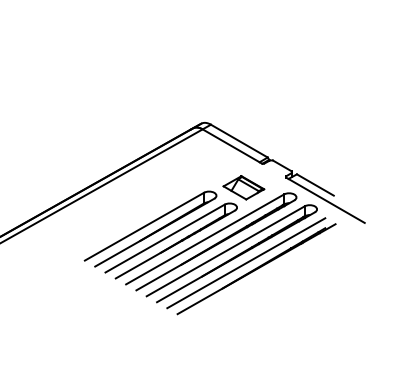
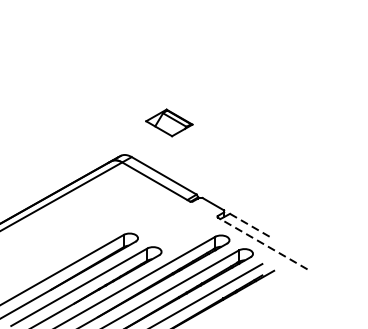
line: (315, 185) -> (251, 226), solid -> dashed
part: (243, 187) -> (168, 122), moved
line: (325, 200) -> (262, 243), solid -> dashed

